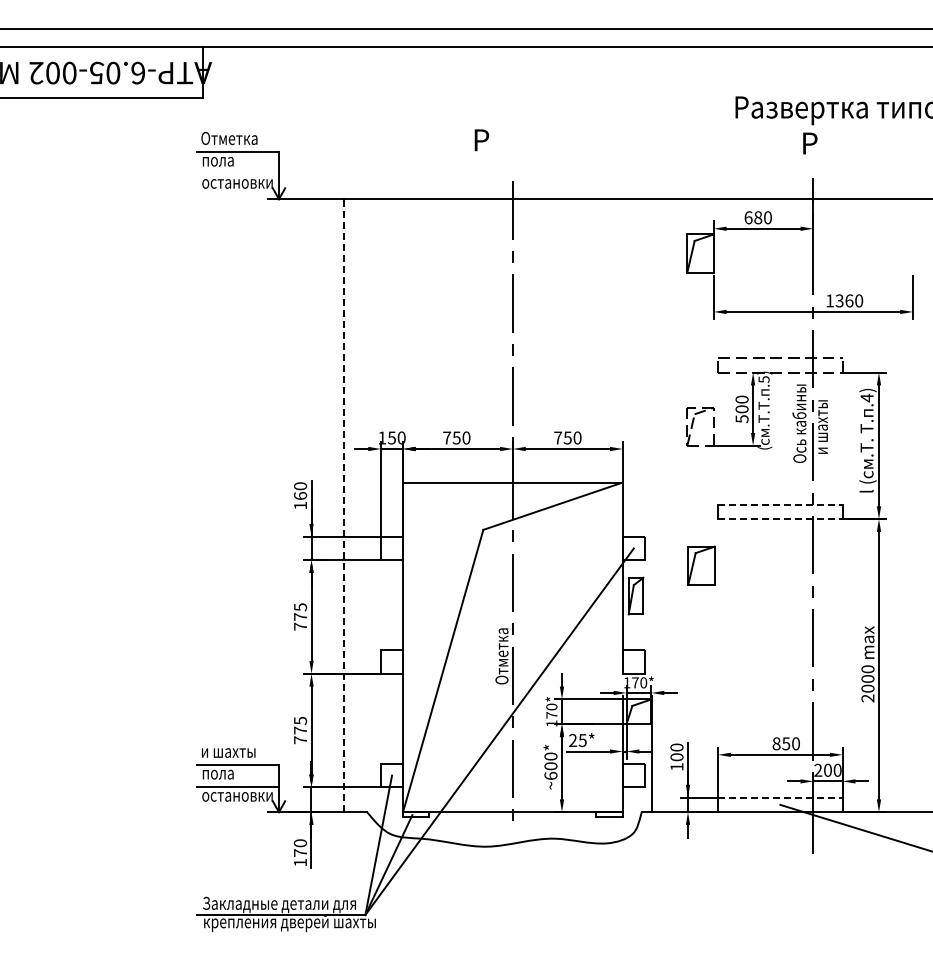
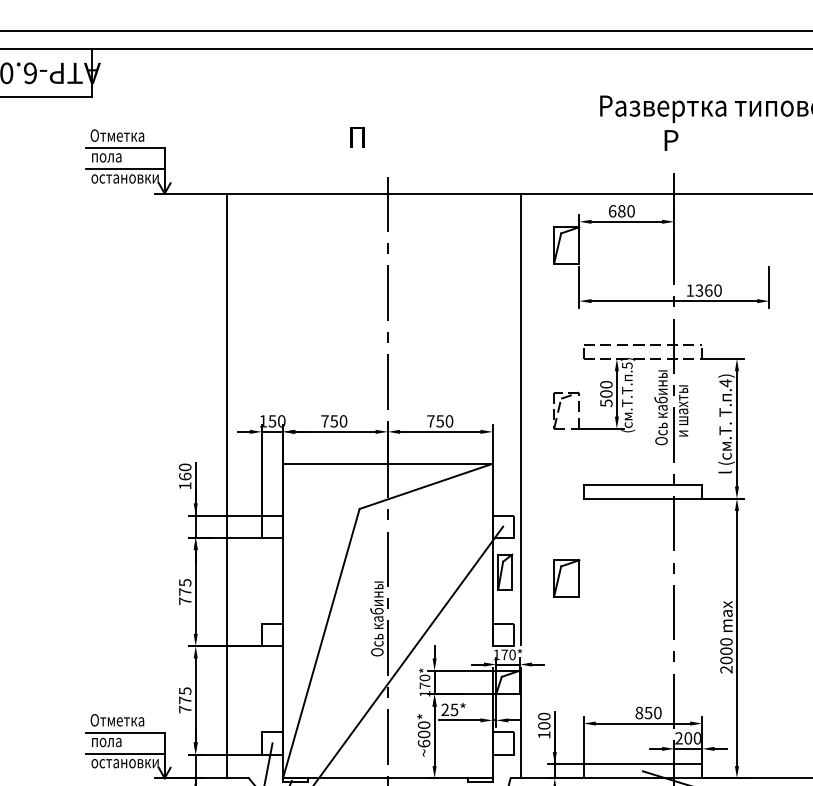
text: (481, 140) -> (357, 137), Р -> П
line: (237, 173) -> (125, 169), added
line: (652, 435) -> (520, 418), added
line: (780, 504) -> (643, 484), dashed -> solid
line: (344, 505) -> (227, 485), dashed -> solid
line: (780, 519) -> (643, 499), dashed -> solid
part: (701, 565) -> (566, 578), moved
text: (501, 640) -> (376, 614), Отметка -> Ось кабины
text: (229, 750) -> (117, 719), и шахты -> Отметка
line: (780, 797) -> (643, 764), dashed -> solid

